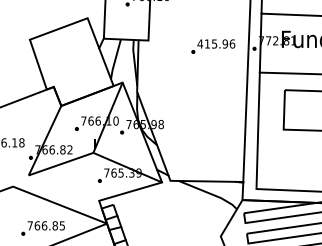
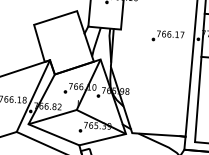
text: (216, 43) -> (170, 34), 415.96 -> 766.17
line: (33, 136) -> (33, 95), added
line: (63, 187) -> (53, 134), added

